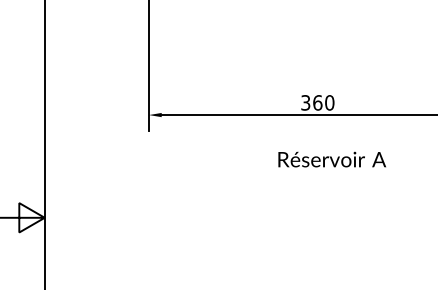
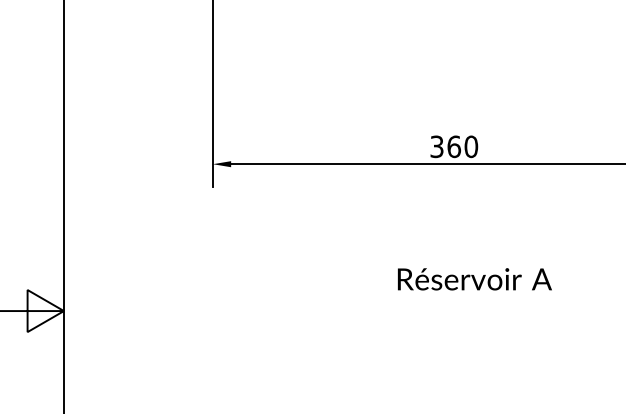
text: (331, 159) -> (473, 279), moved

